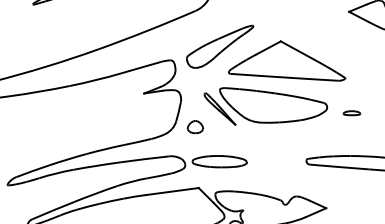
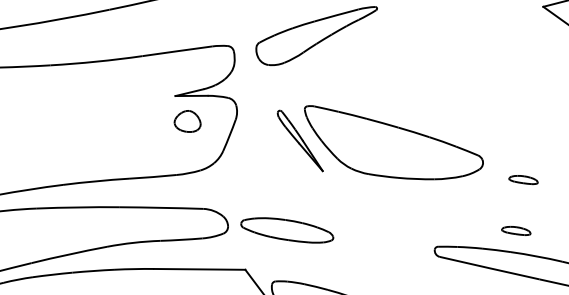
part: (287, 60) -> (426, 74), removed
part: (194, 127) -> (186, 121), moved
part: (351, 143) -> (515, 231), added

